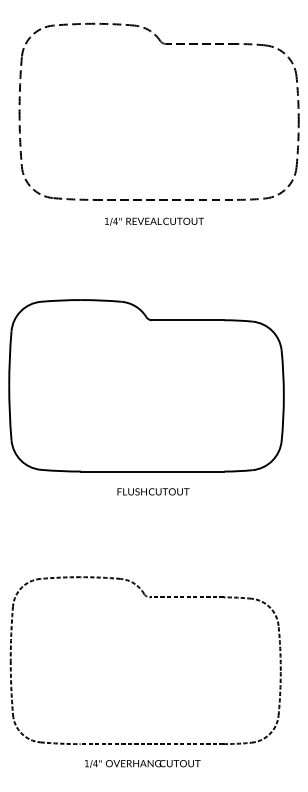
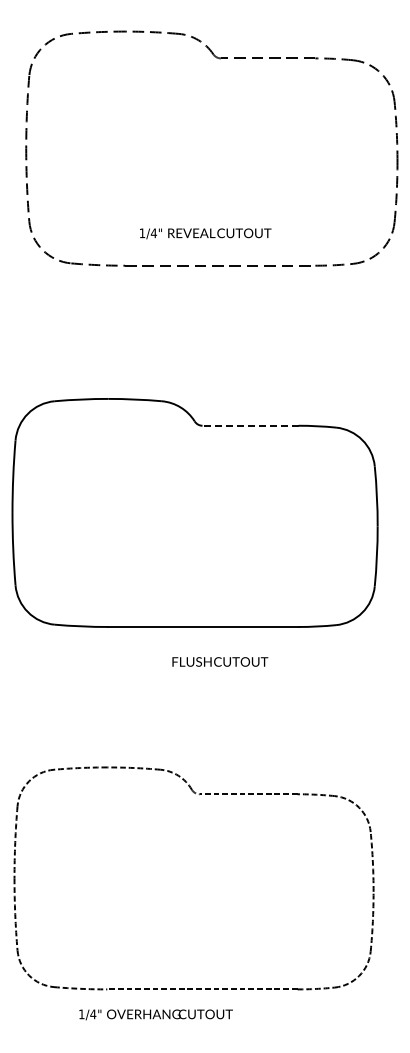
text: (154, 221) -> (205, 233), moved
line: (188, 320) -> (250, 425), solid -> dashed
text: (153, 491) -> (220, 661), moved
text: (142, 763) -> (155, 1014), moved

